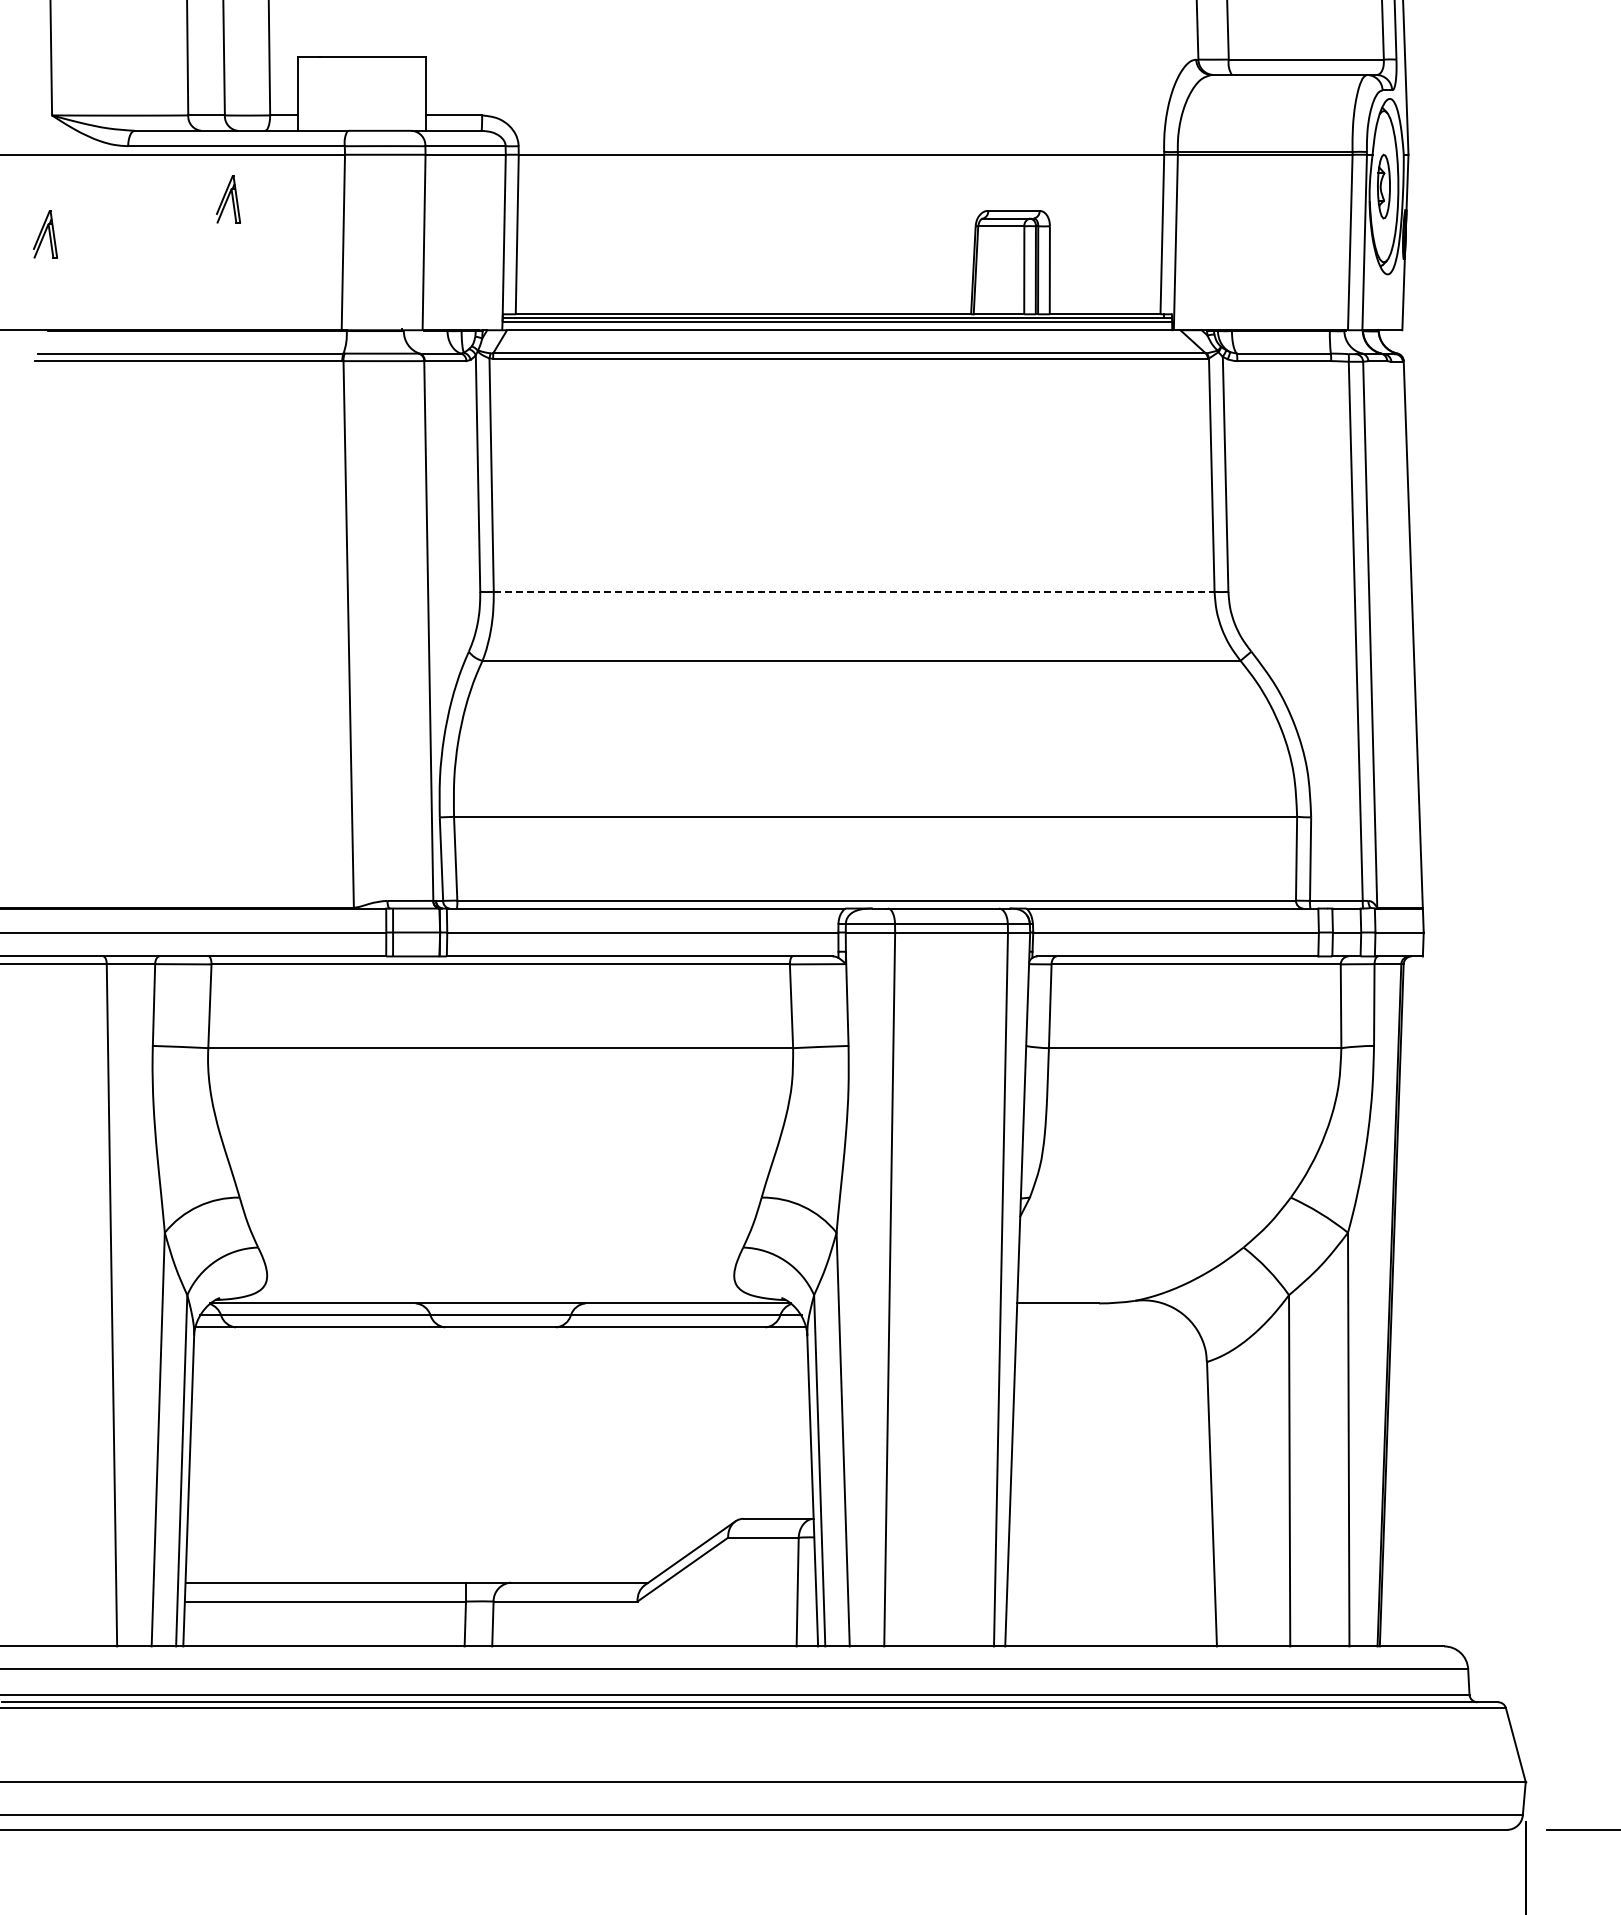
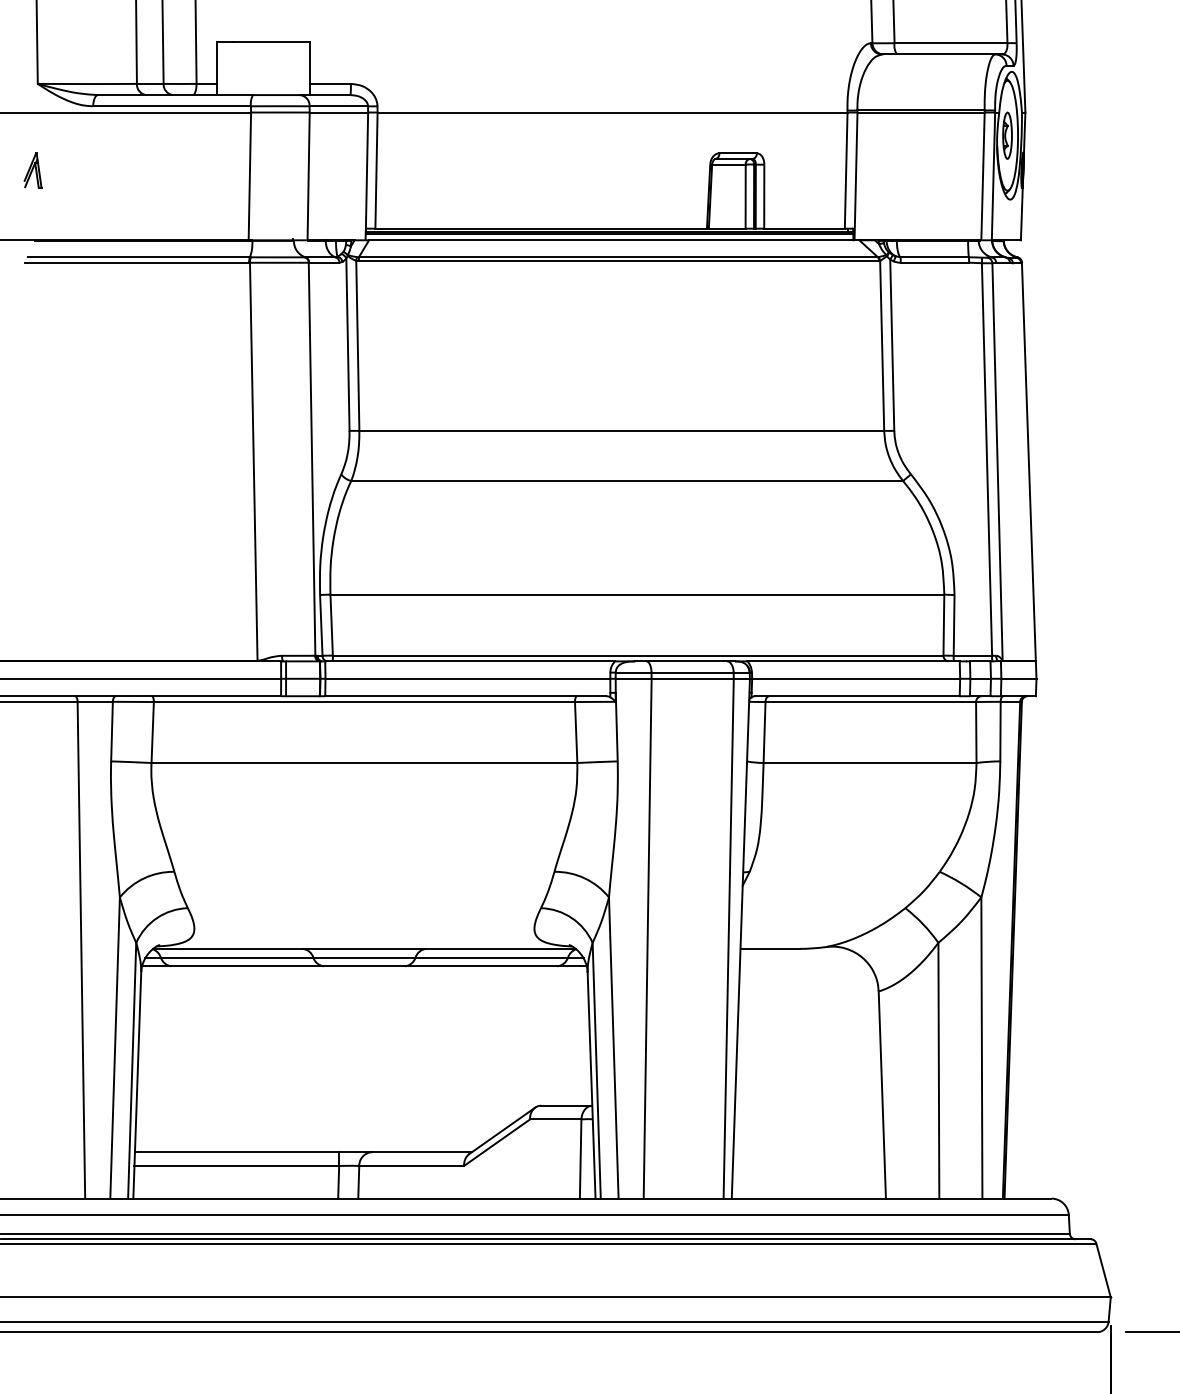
part: (228, 199) -> (166, 145), removed
line: (854, 591) -> (622, 430), dashed -> solid

